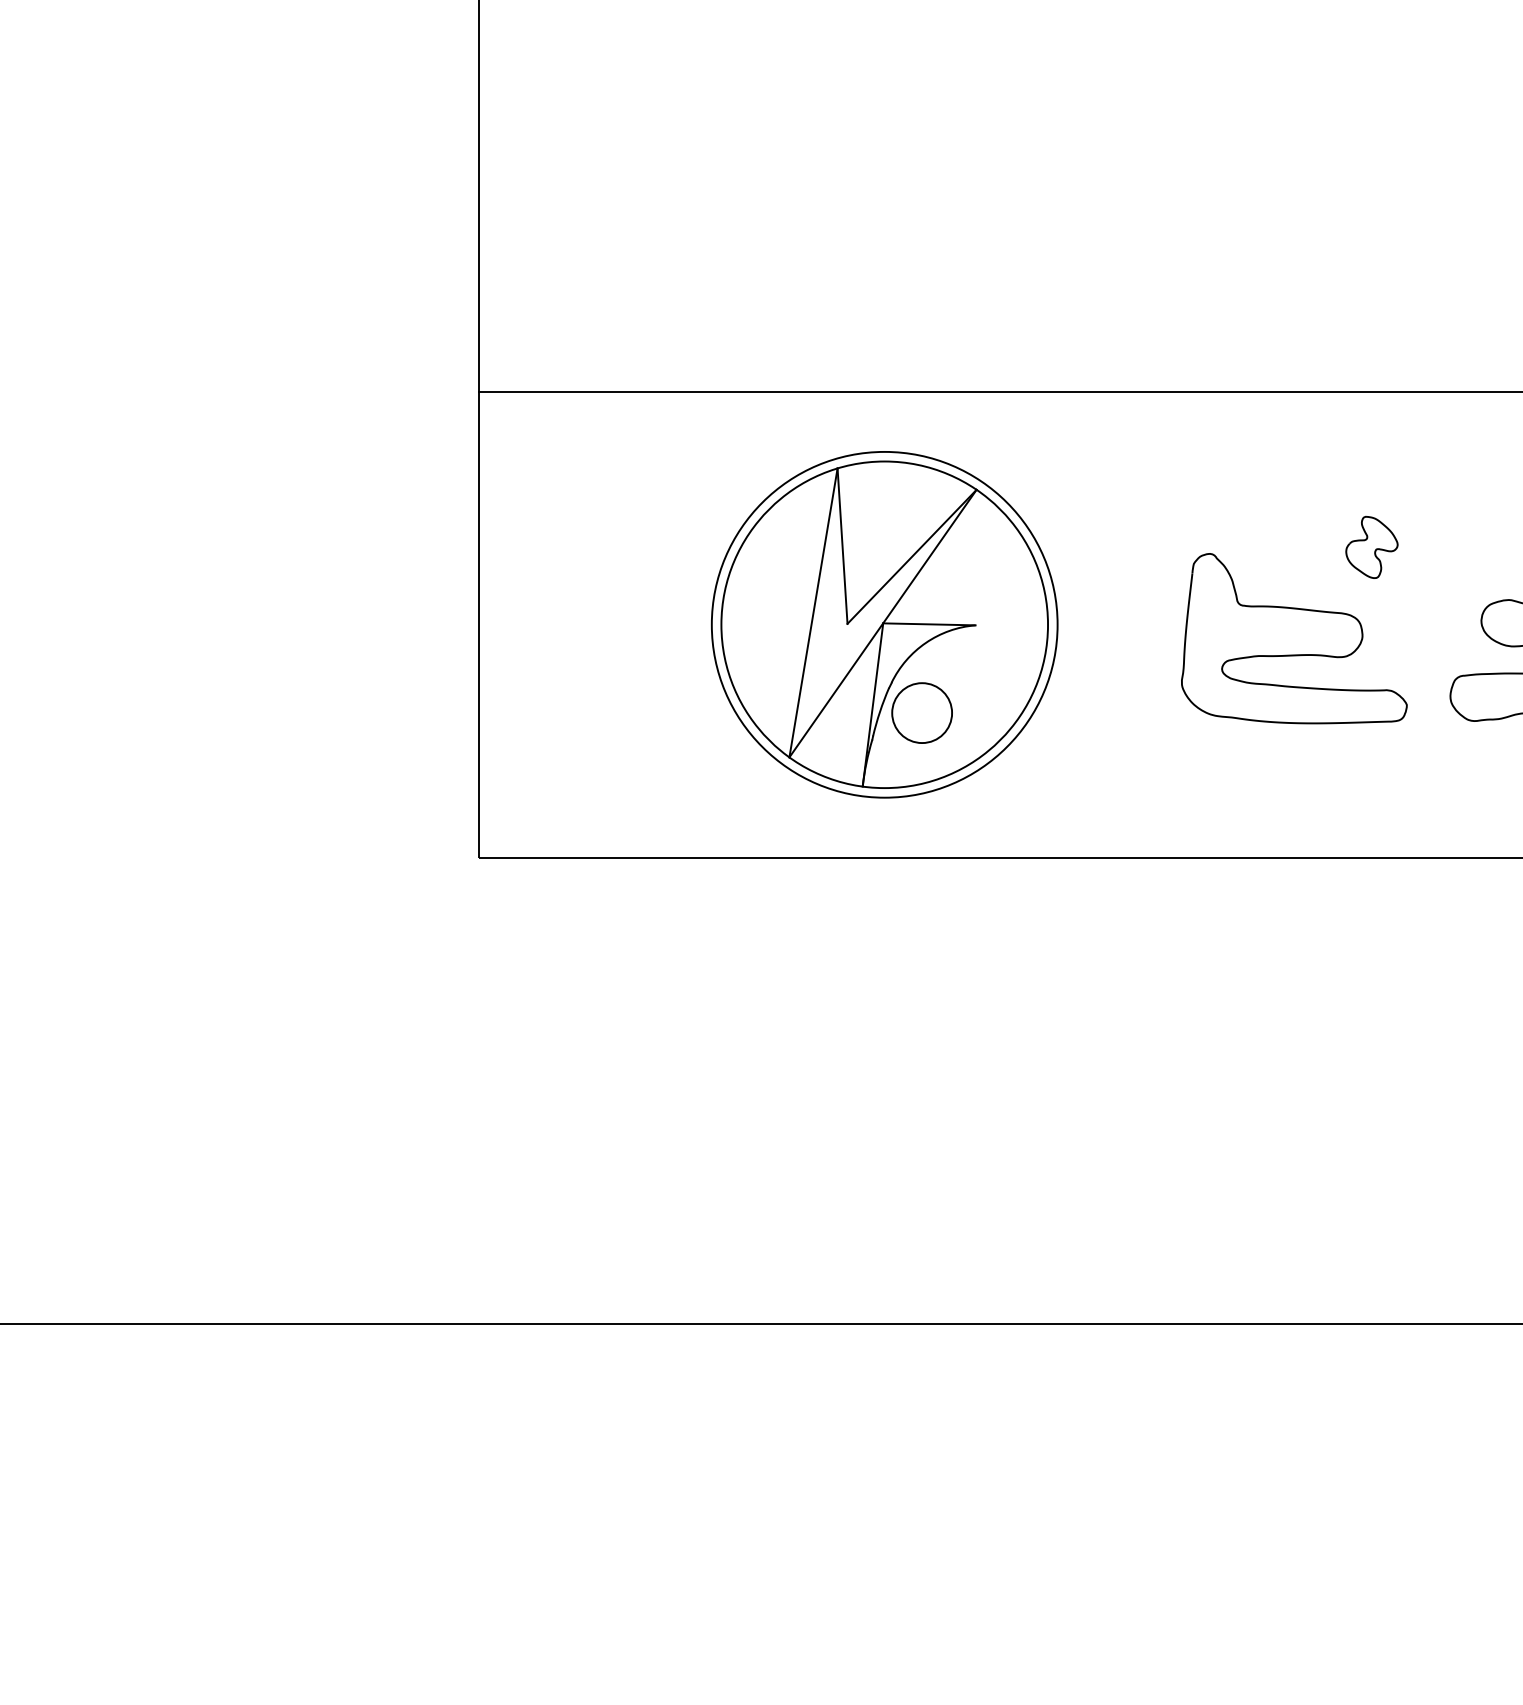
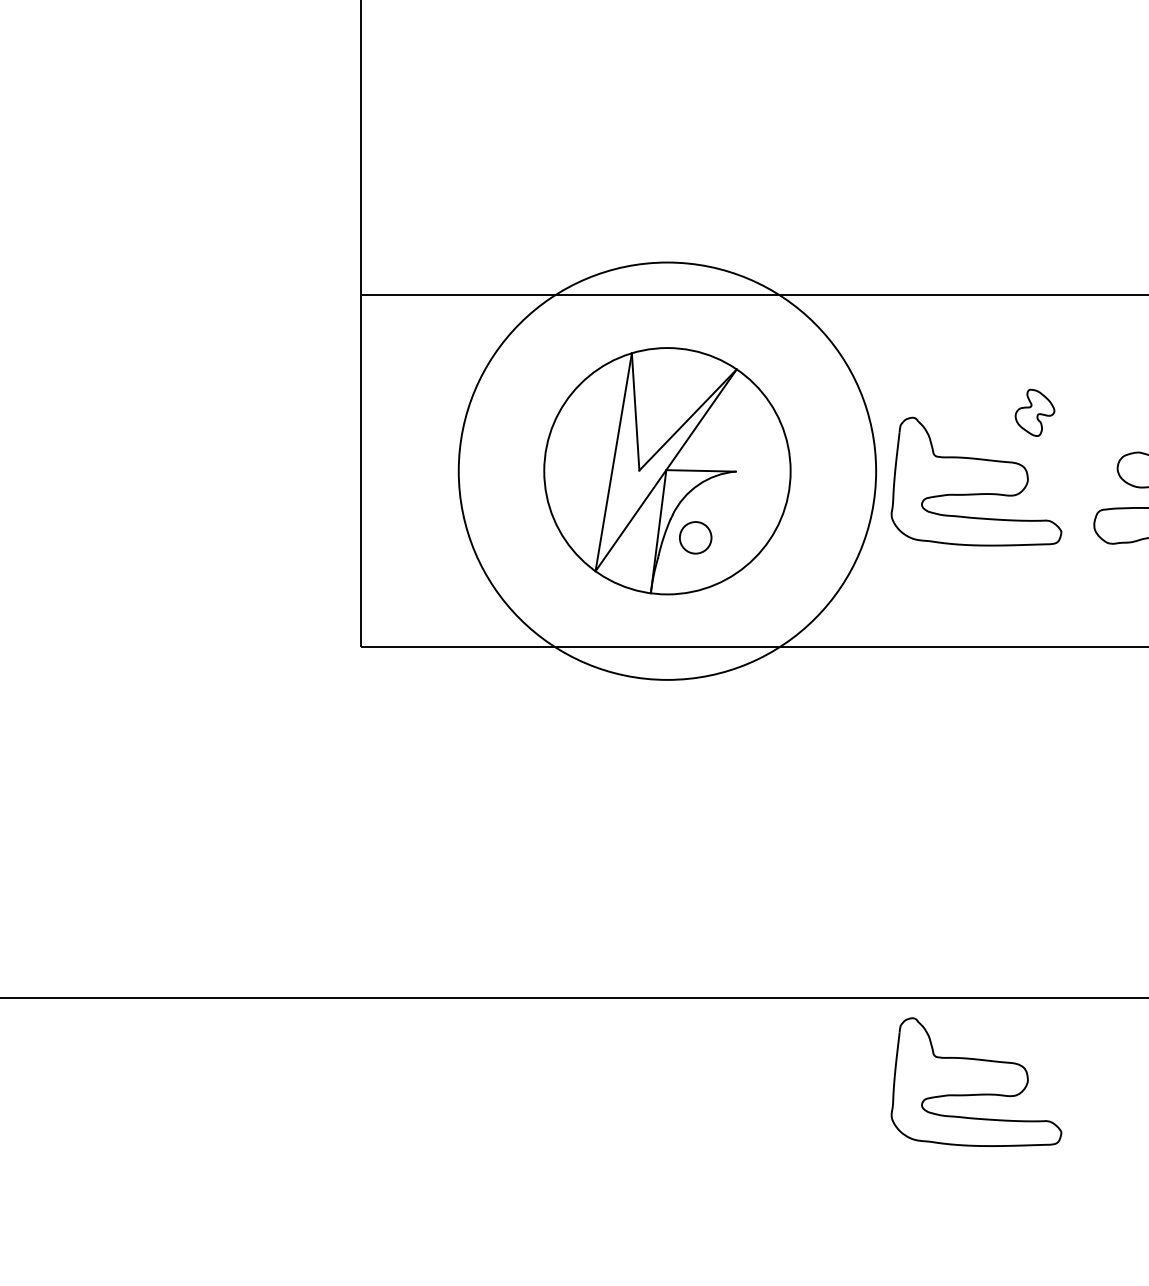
circle: (884, 624) -> (667, 470), size x1.6
circle: (922, 713) -> (695, 538), size x0.7
curve: (1294, 1450) -> (976, 1094), added

